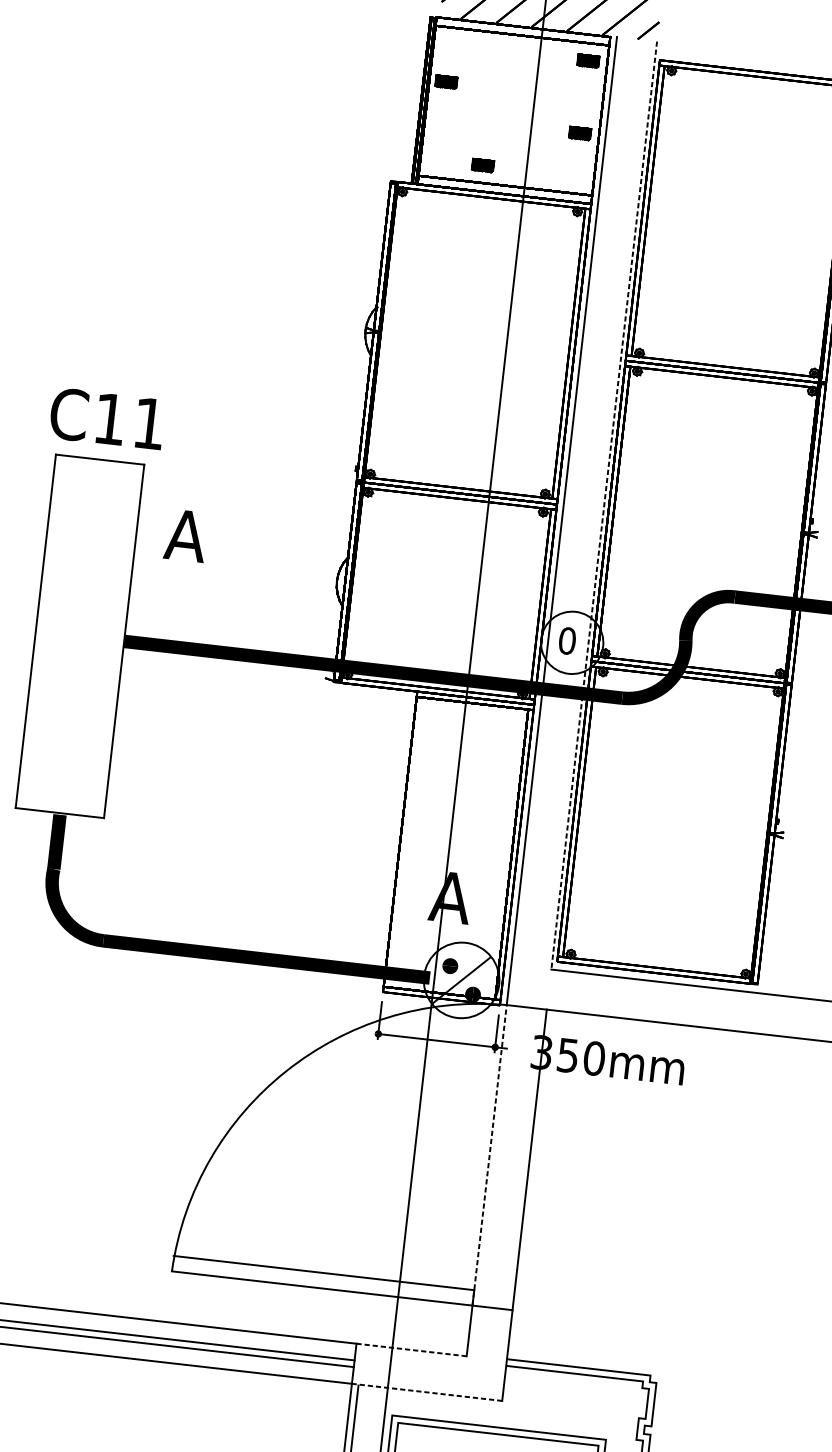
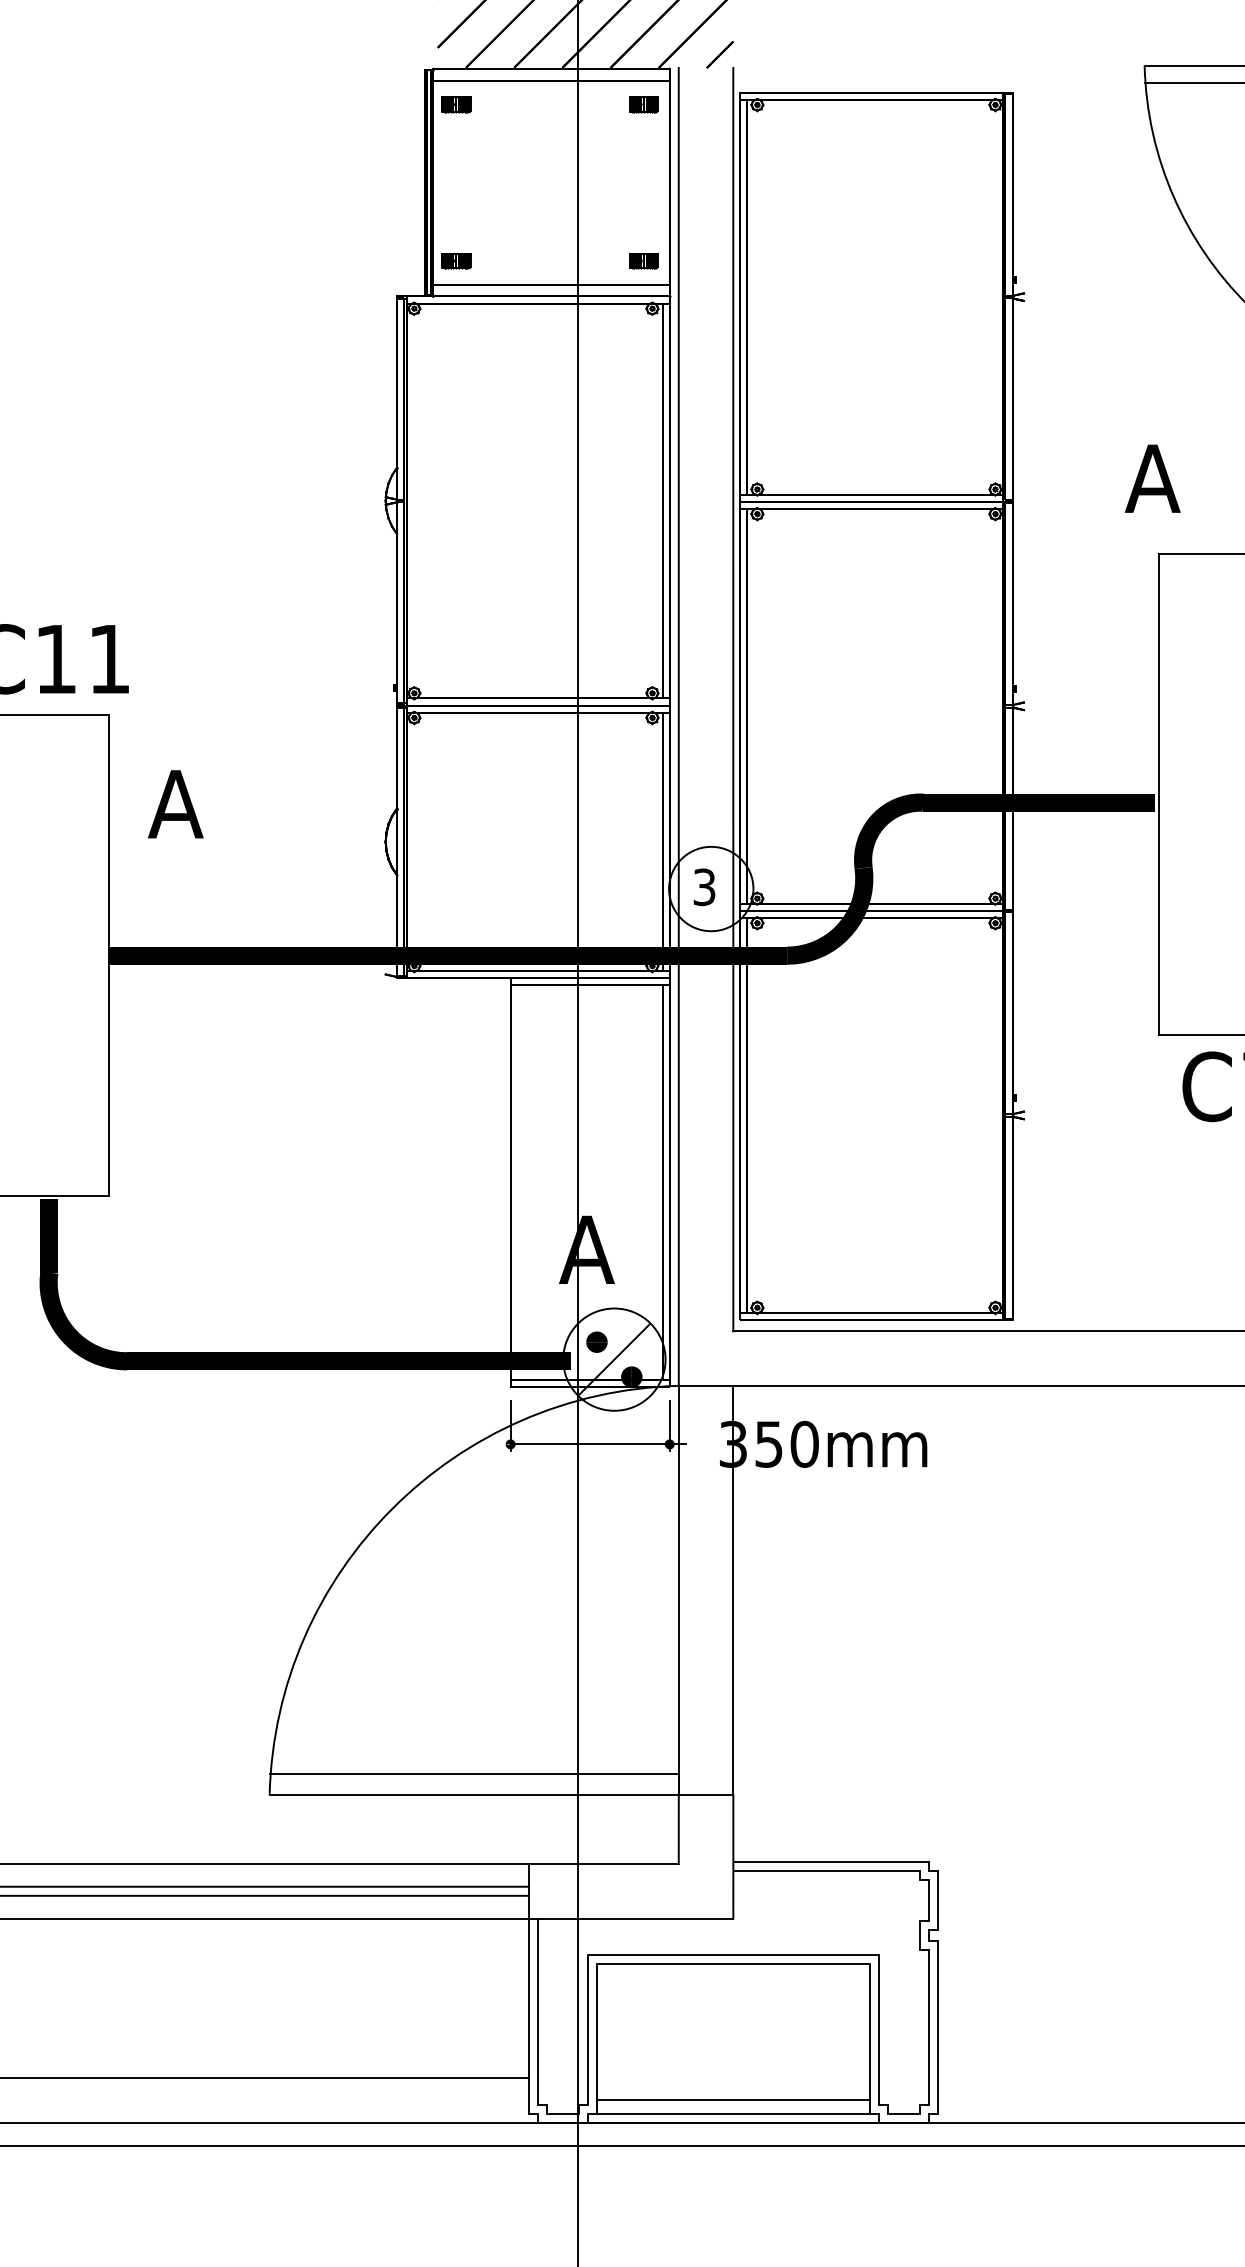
part: (446, 81) -> (456, 104), moved
part: (579, 133) -> (643, 261), moved
part: (483, 165) -> (456, 261), moved
line: (604, 505) -> (733, 699), dashed -> solid
text: (567, 641) -> (704, 887), 0 -> 3
line: (489, 1155) -> (678, 1590), dashed -> solid
line: (411, 1350) -> (603, 1864), dashed -> solid
line: (426, 1392) -> (630, 1918), dashed -> solid

